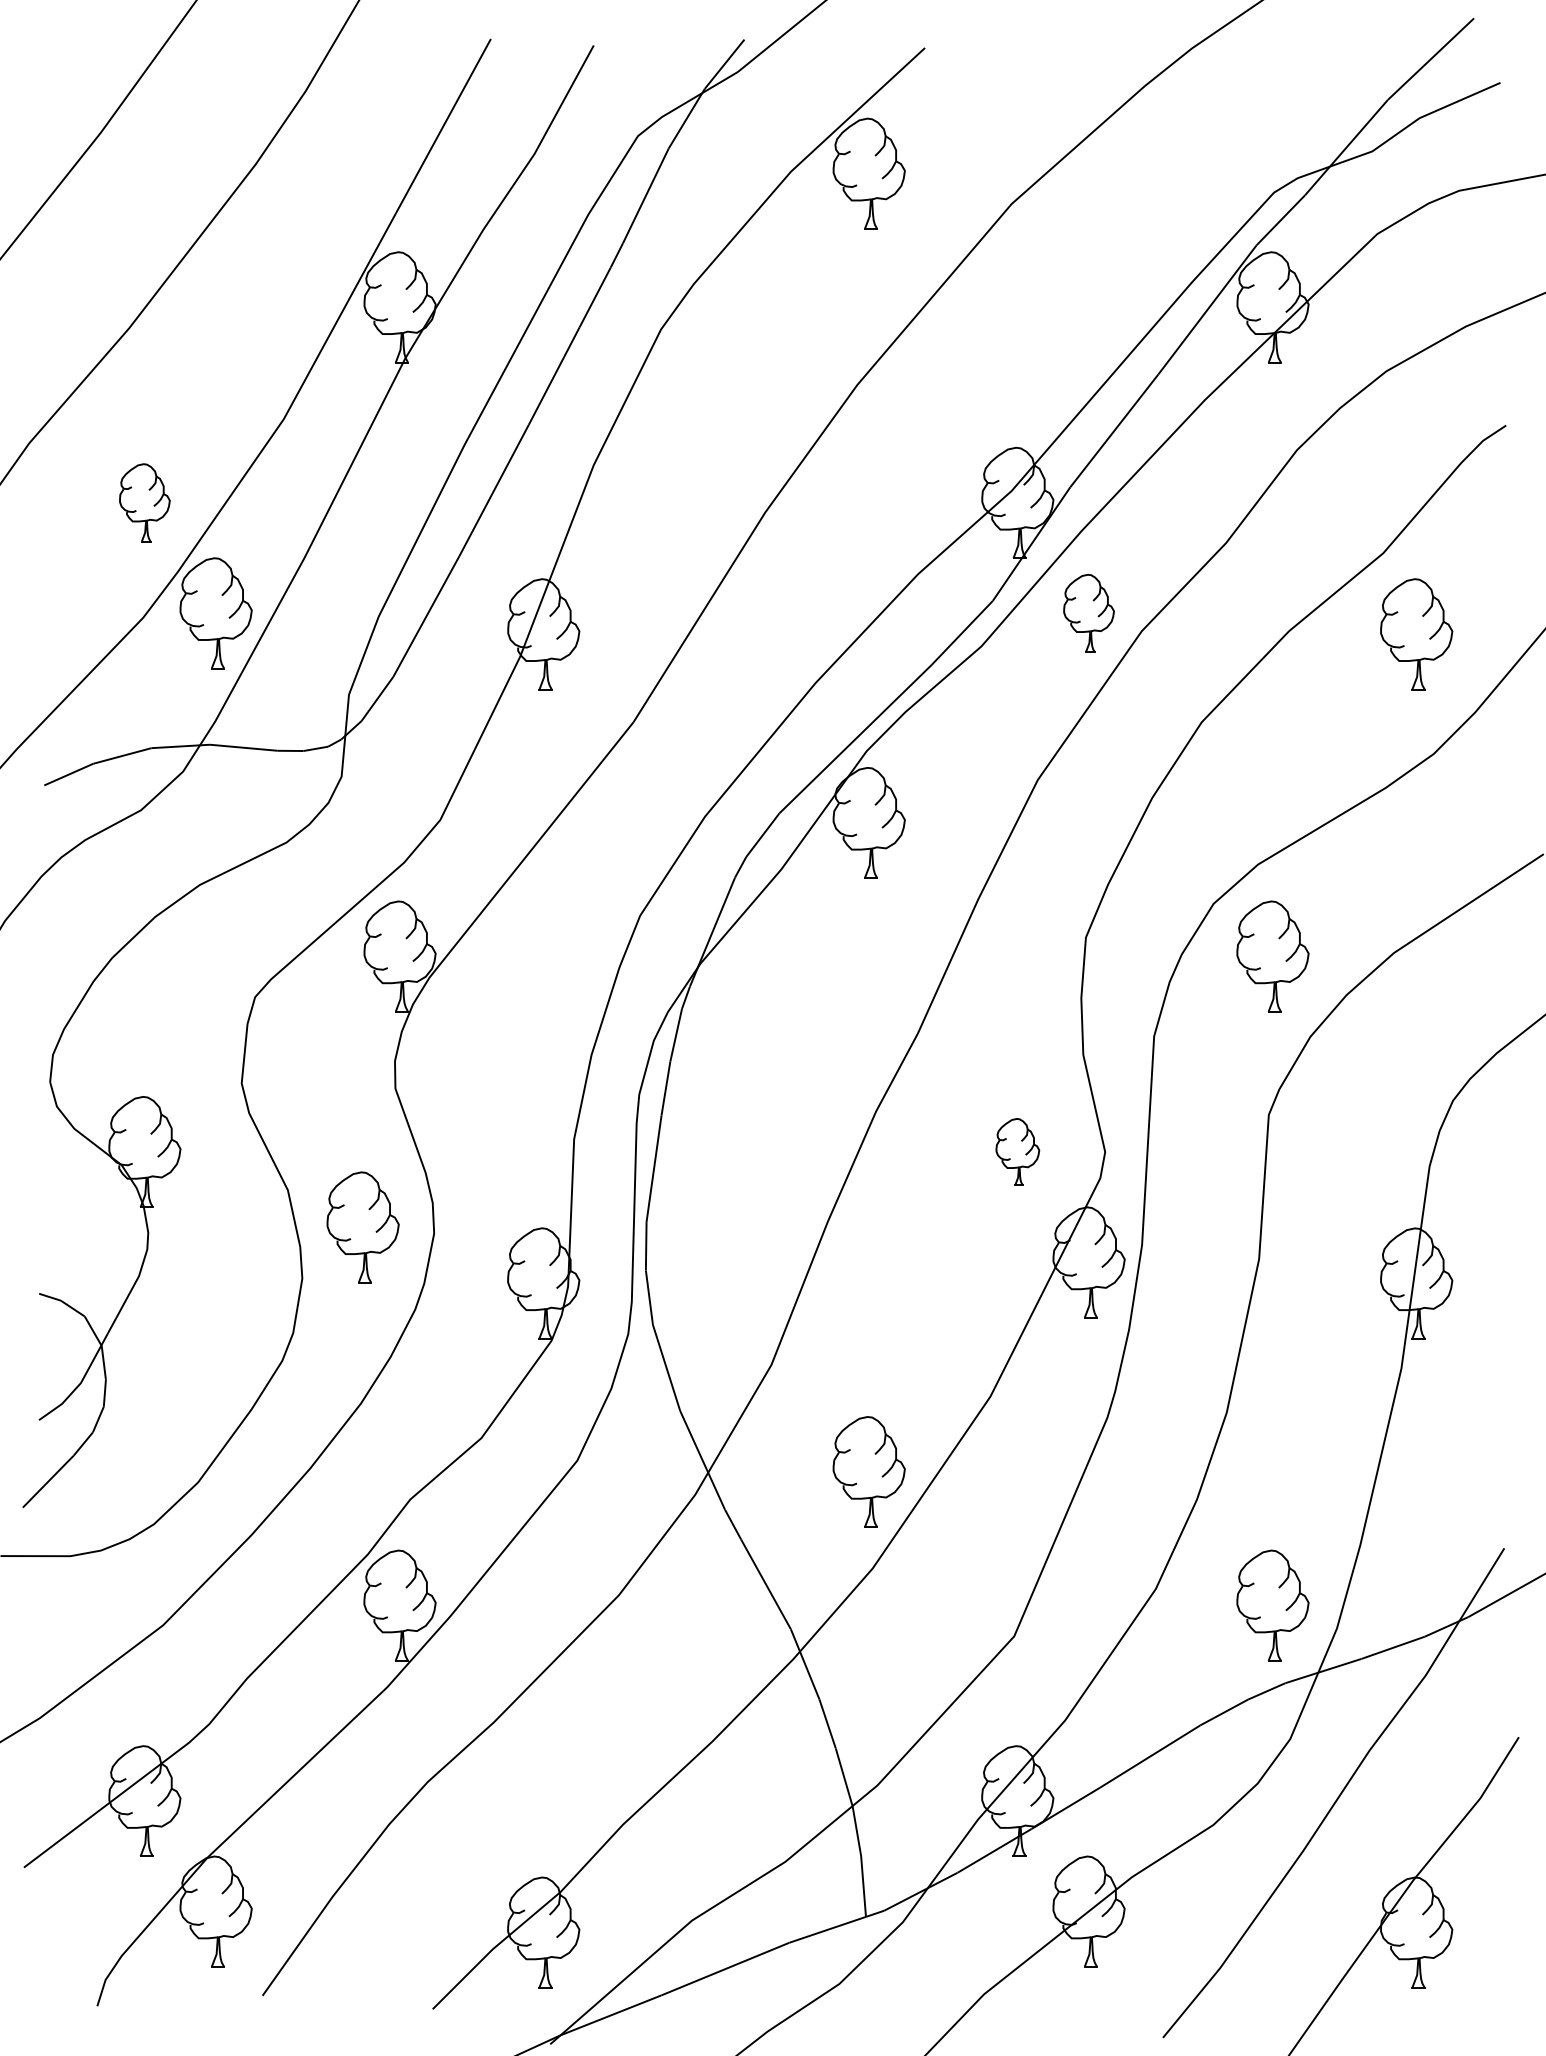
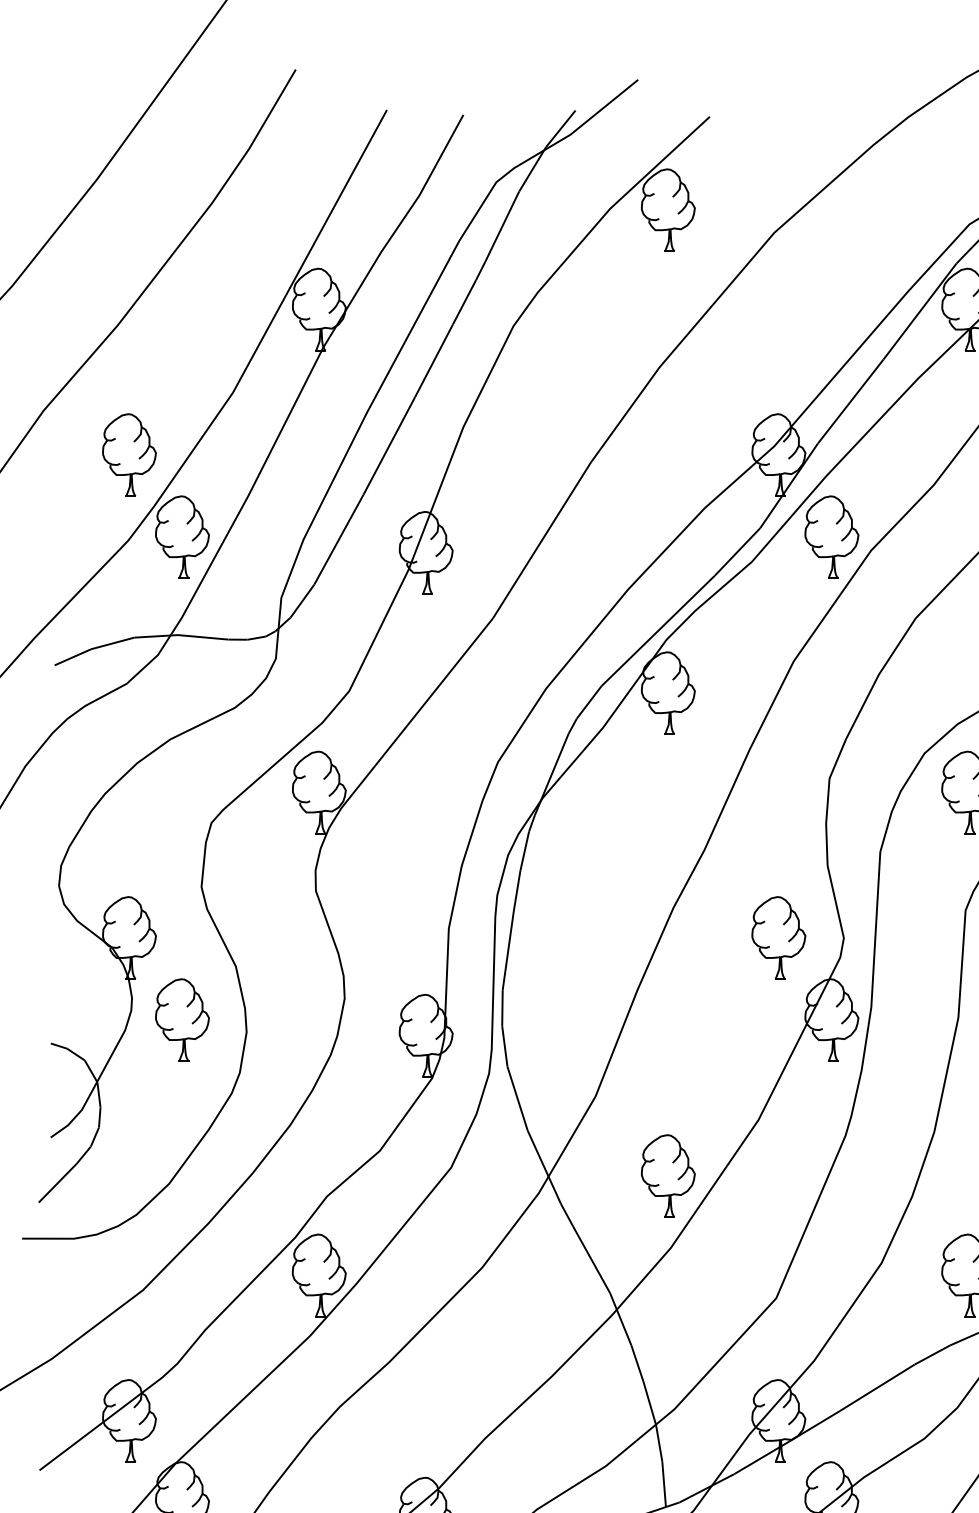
part: (144, 502) -> (129, 454), size x1.43
part: (1088, 613) -> (831, 537), size x1.43
part: (1017, 1151) -> (778, 937), size x1.67
part: (362, 1227) -> (182, 1020), moved

